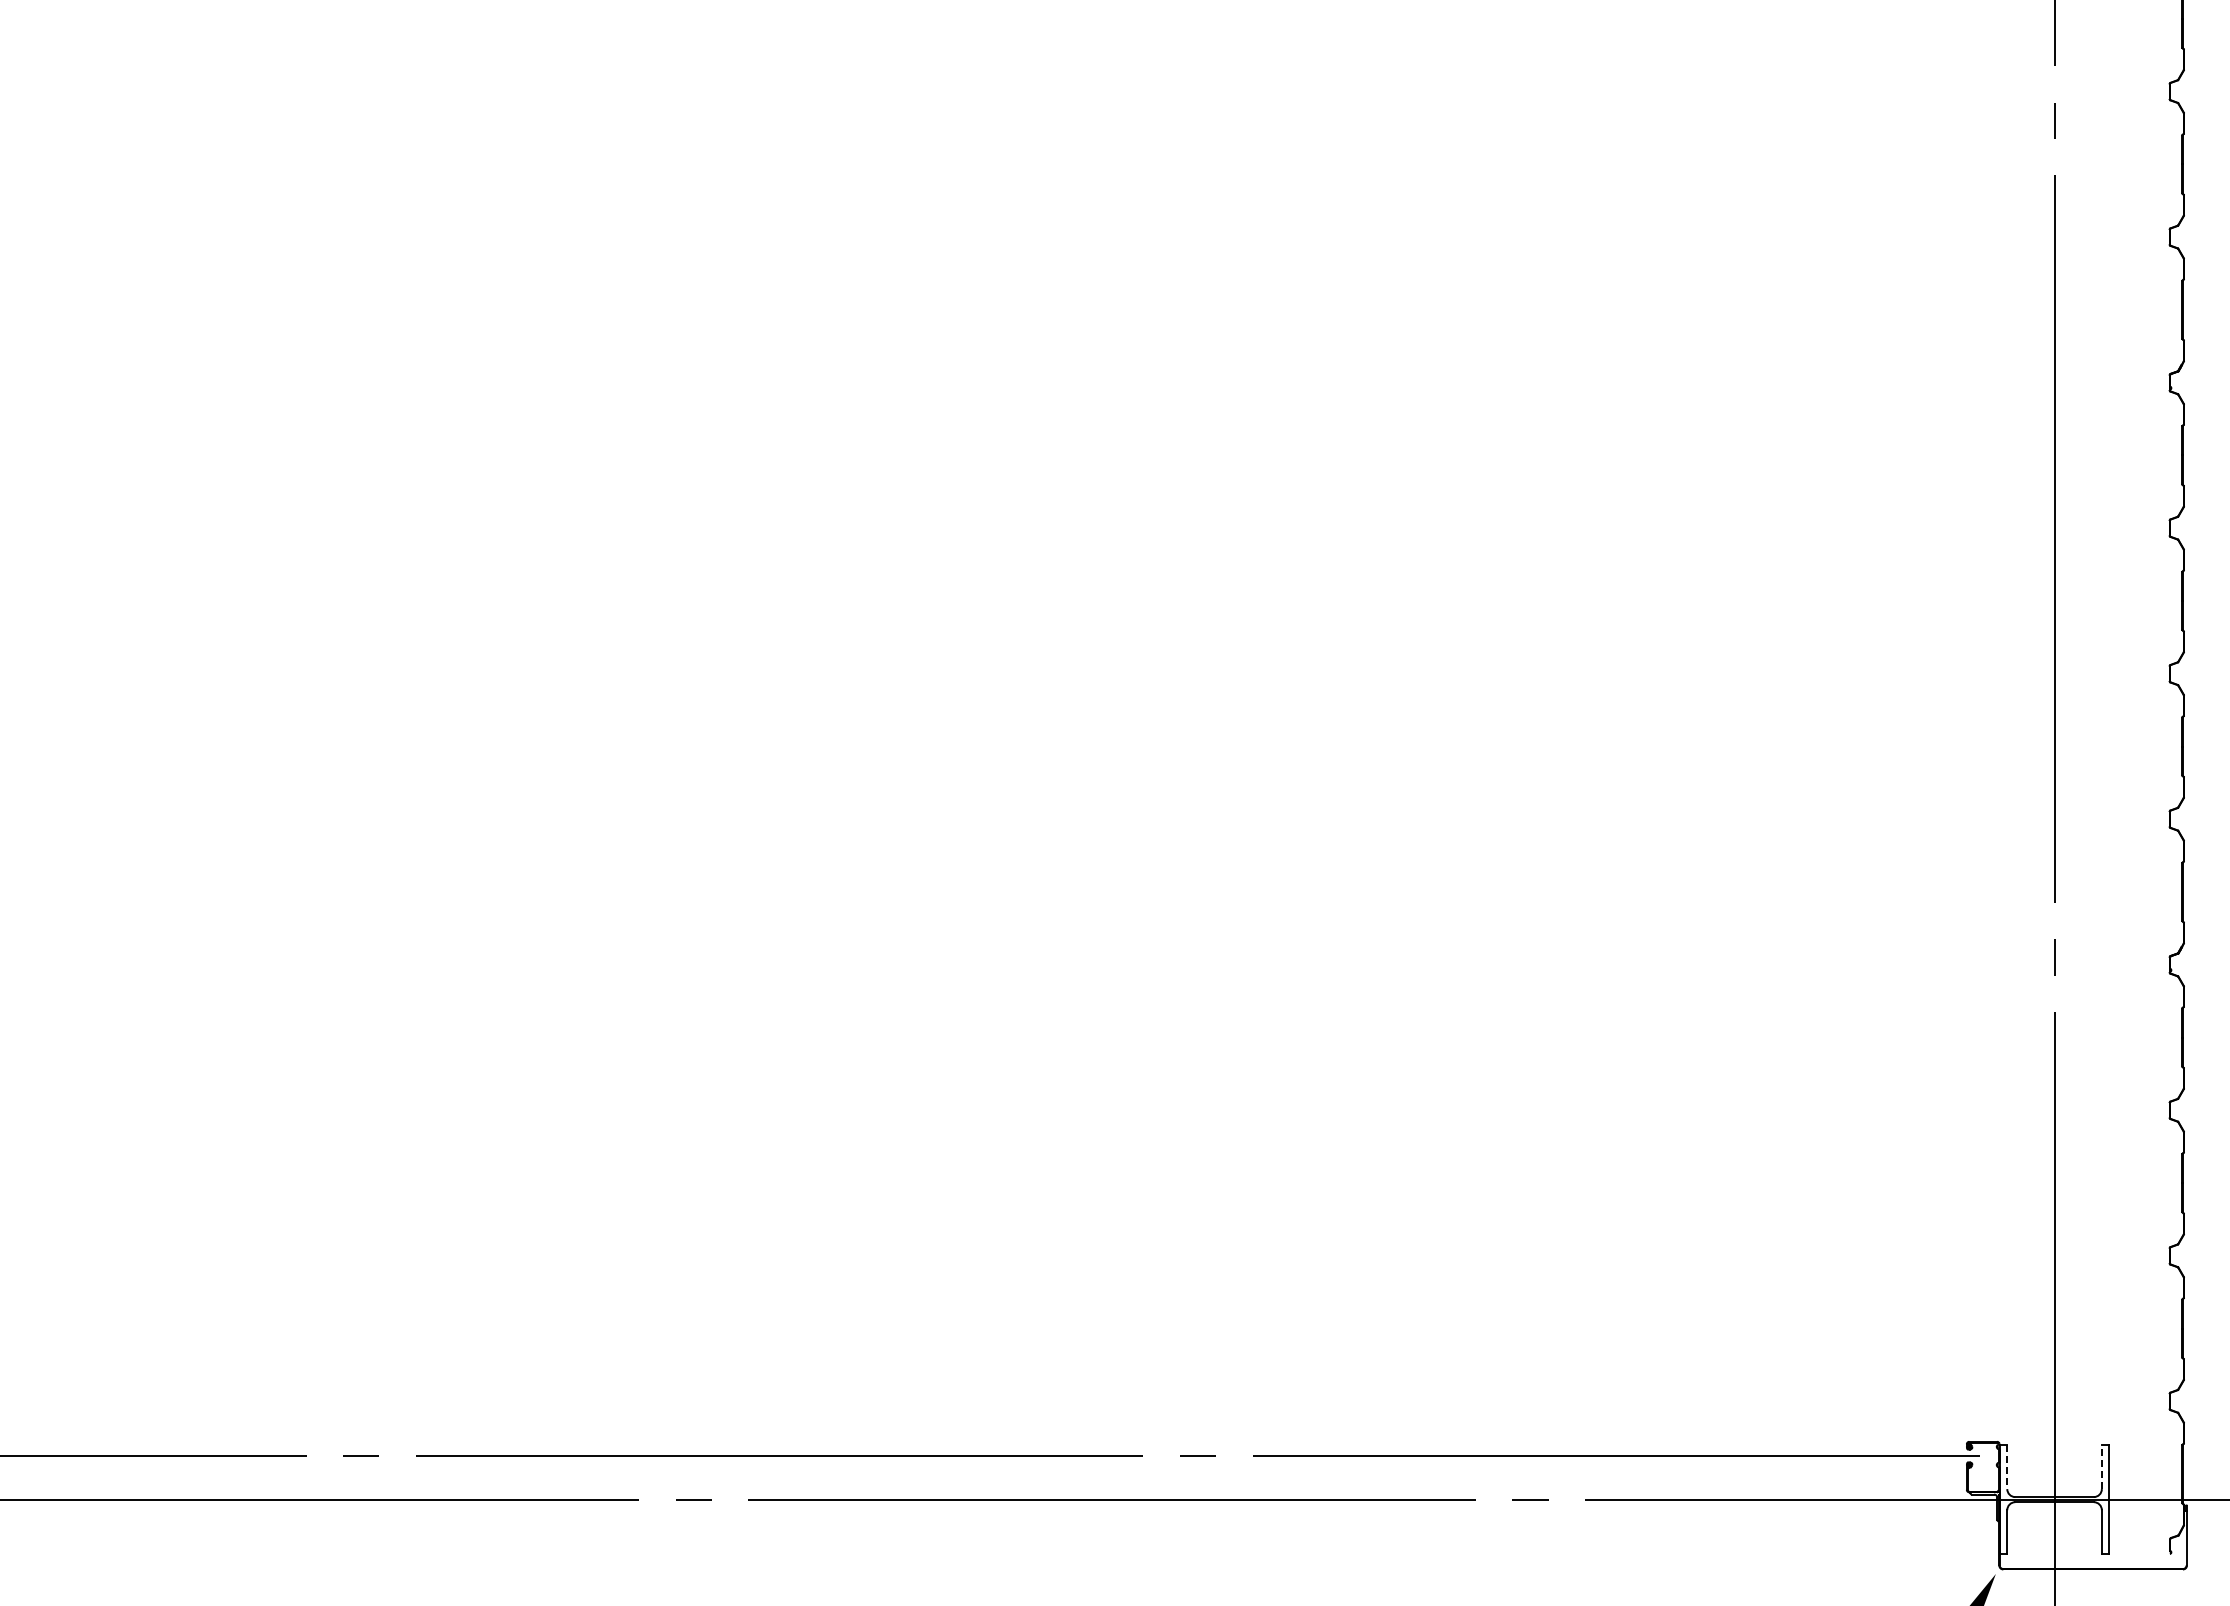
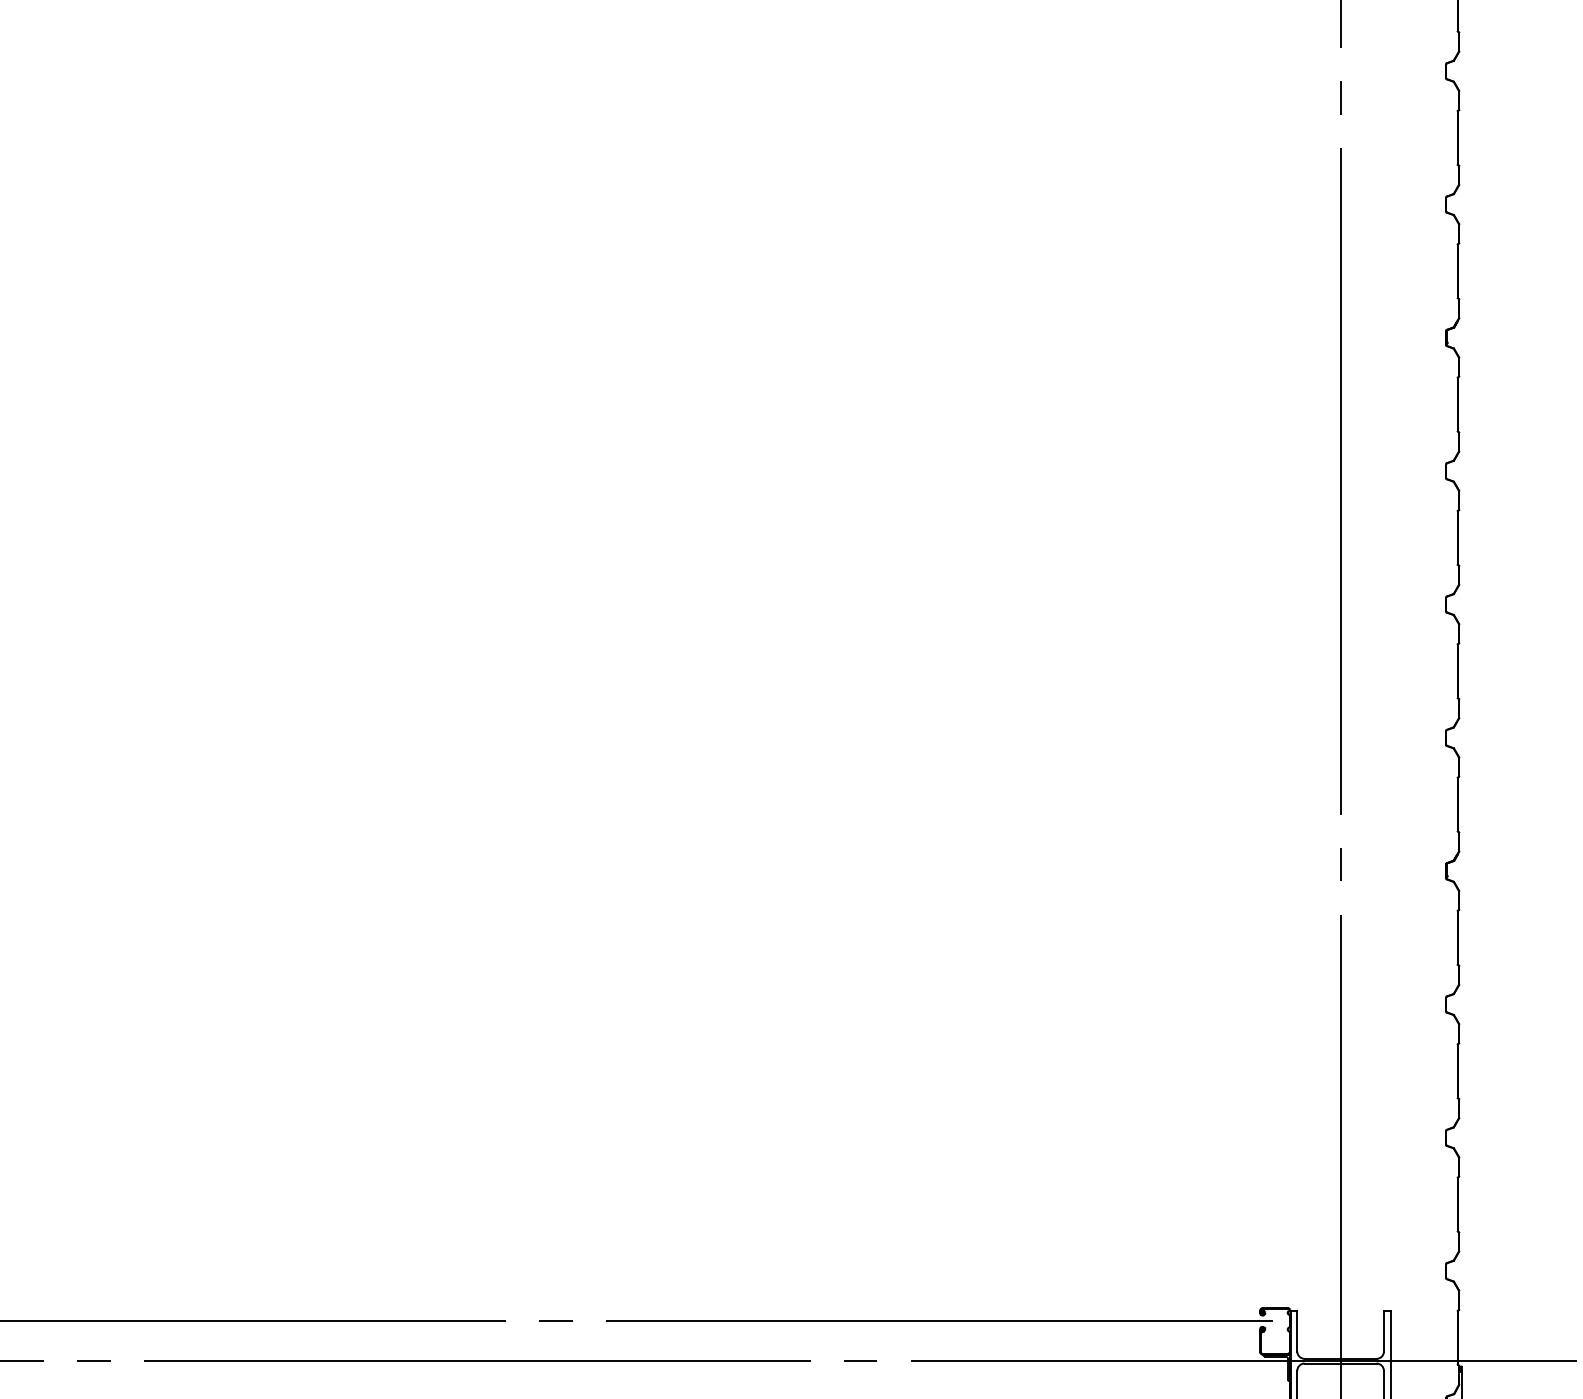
line: (2101, 1466) -> (1383, 1330), dashed -> solid
line: (2007, 1467) -> (1297, 1331), dashed -> solid

